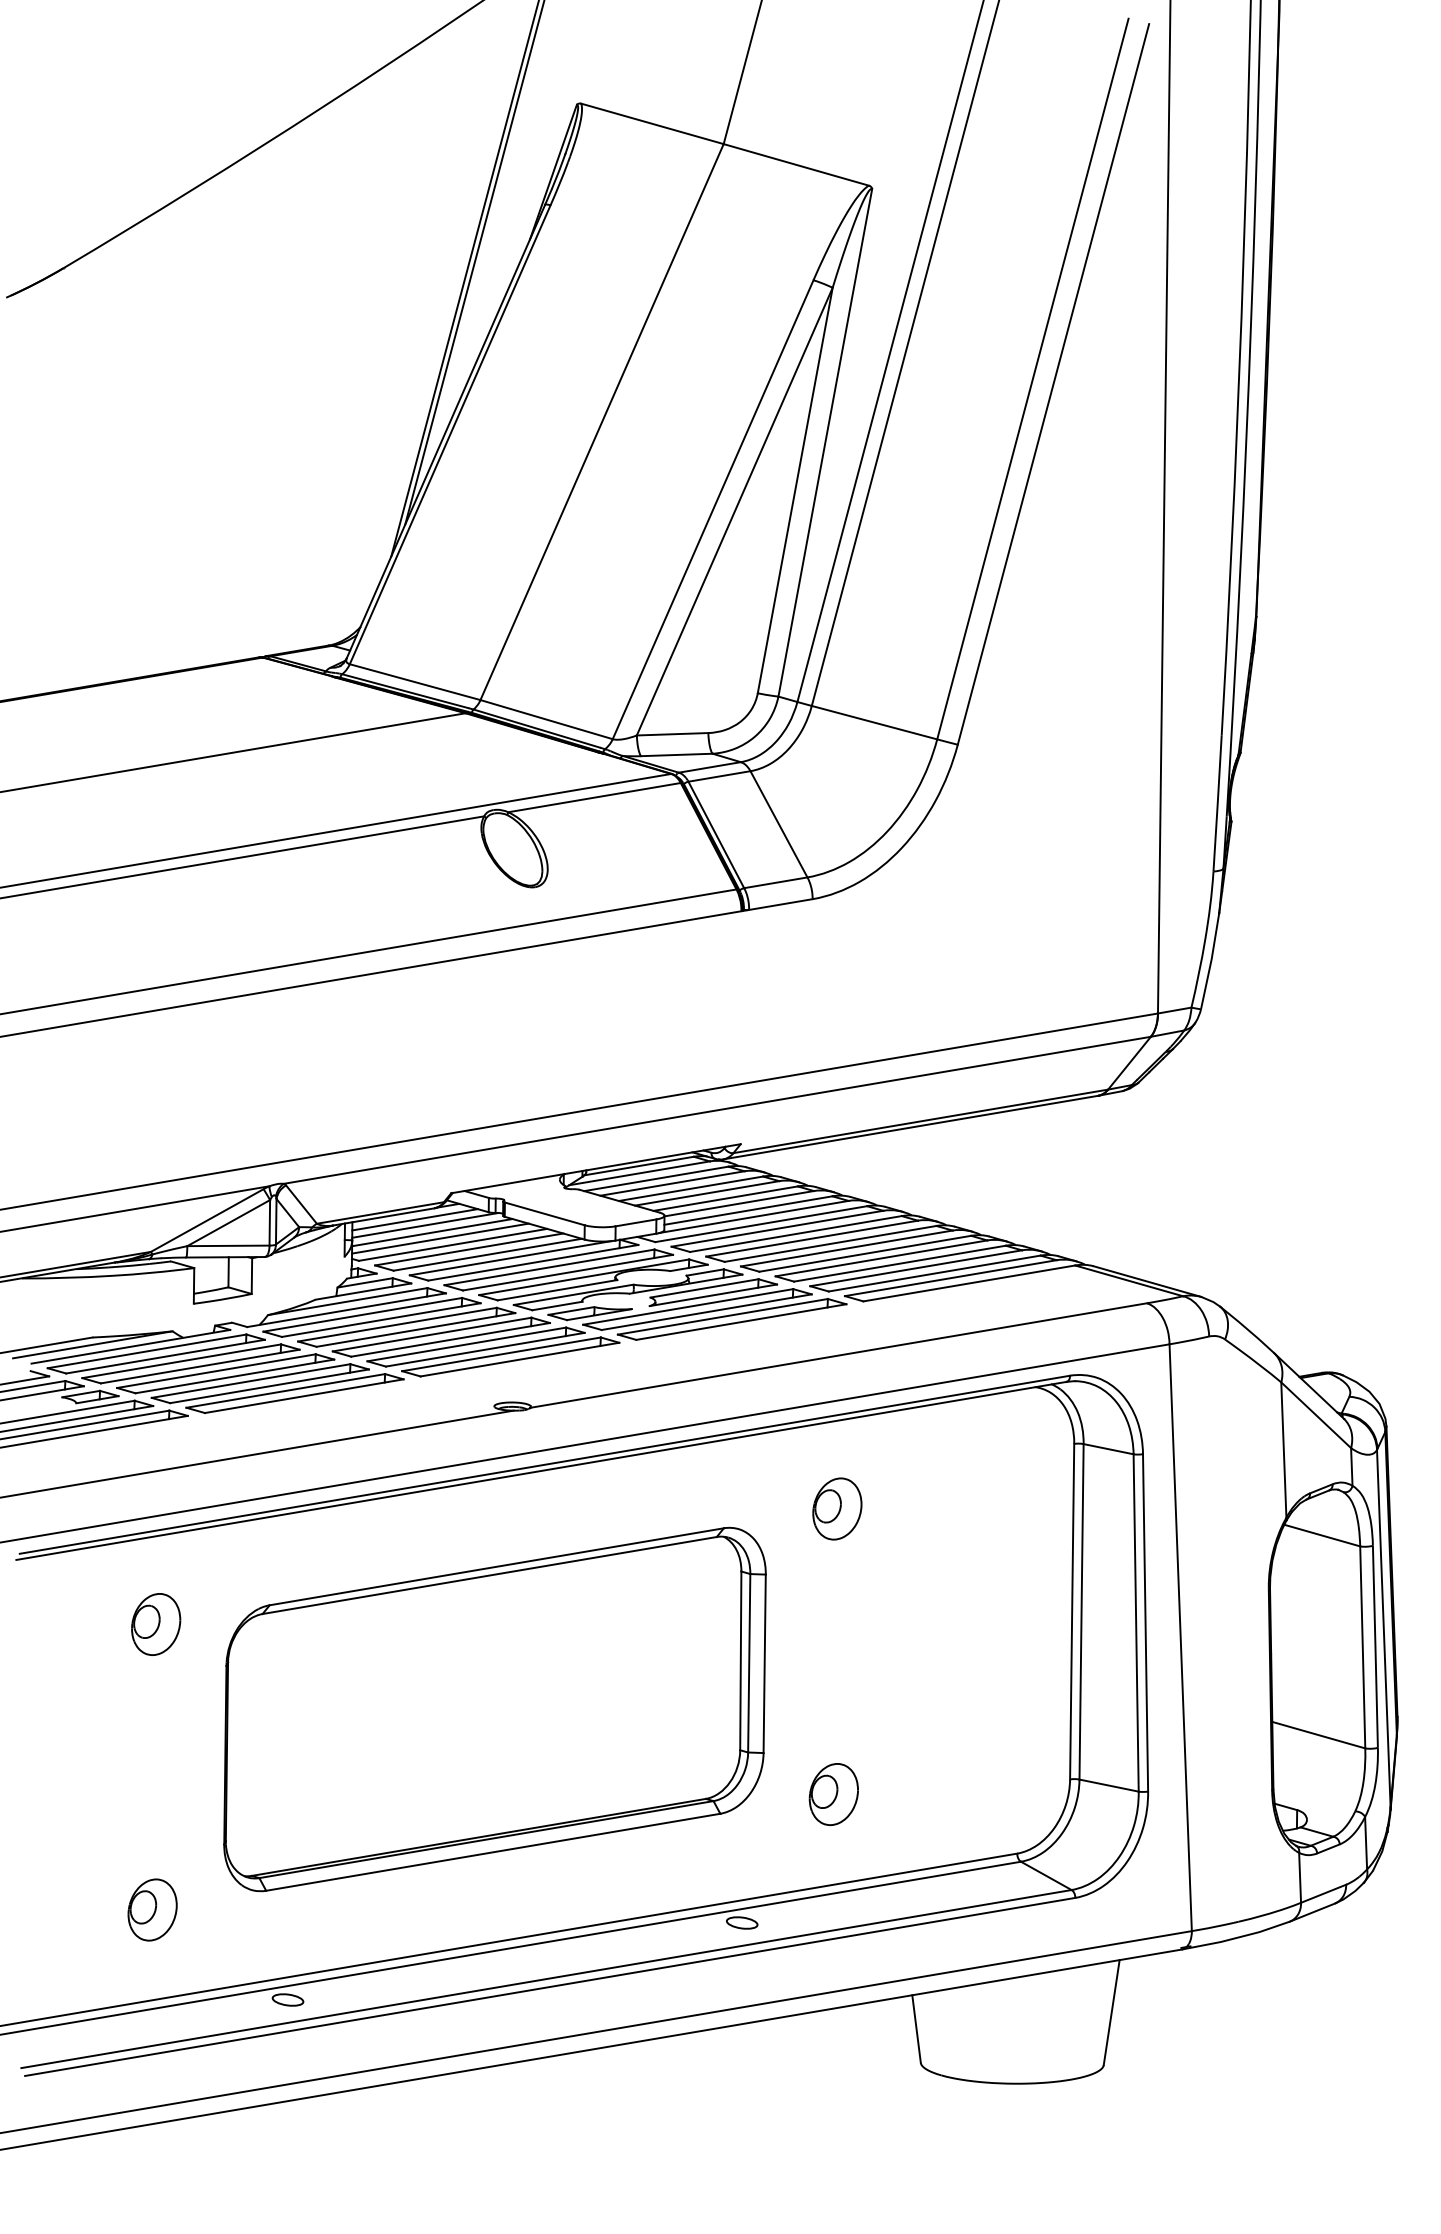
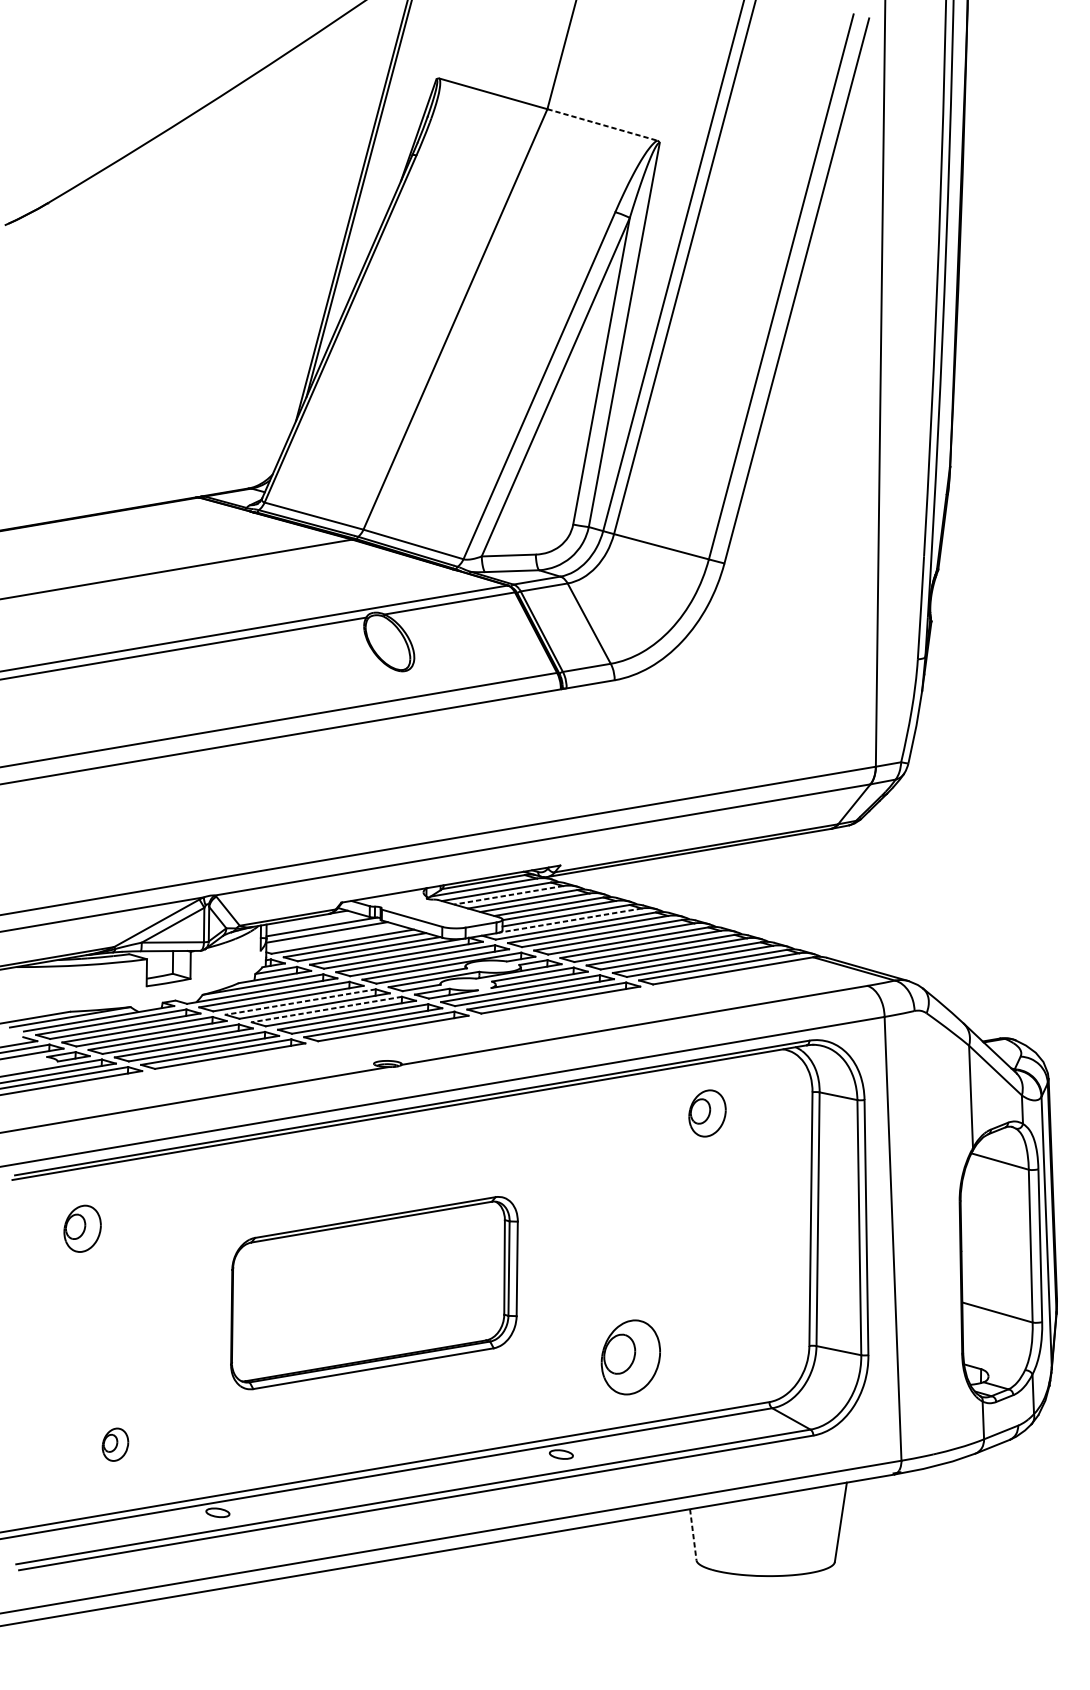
line: (796, 164) -> (602, 124), solid -> dashed
line: (672, 1183) -> (508, 895), solid -> dashed
line: (753, 1217) -> (569, 921), solid -> dashed
line: (414, 1219) -> (313, 922), removed
line: (440, 1238) -> (333, 936), removed
line: (397, 1324) -> (300, 1001), solid -> dashed
line: (432, 1334) -> (327, 1009), solid -> dashed
part: (837, 1508) -> (707, 1113), moved
part: (156, 1624) -> (82, 1228), moved
part: (494, 1709) -> (374, 1293), size x0.7
part: (833, 1794) -> (630, 1357), size x1.6
part: (152, 1909) -> (115, 1444), size x0.7
line: (916, 2029) -> (693, 1535), solid -> dashed

